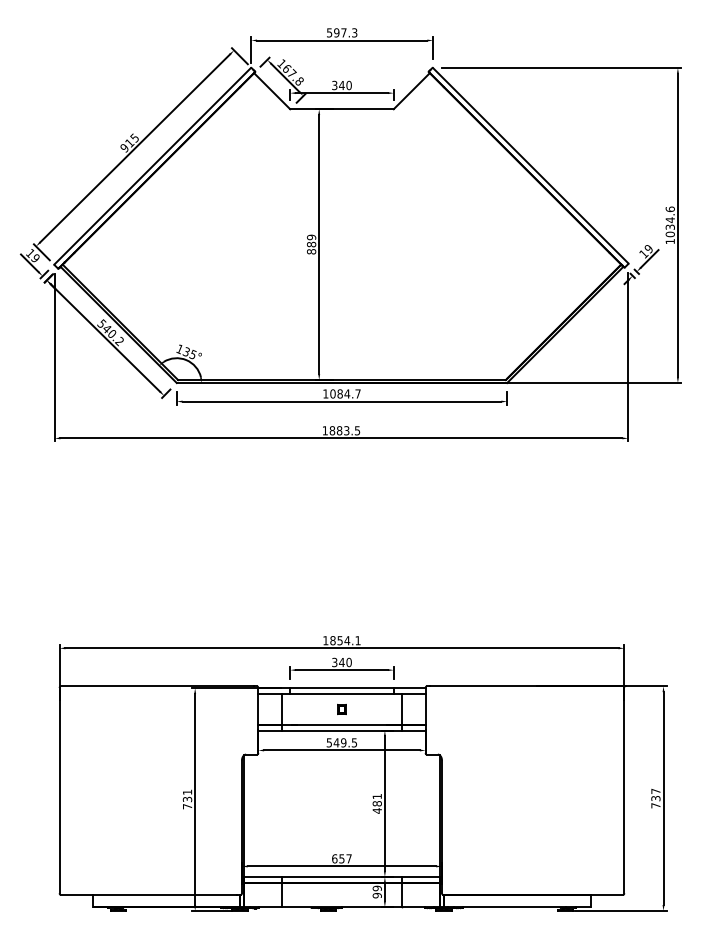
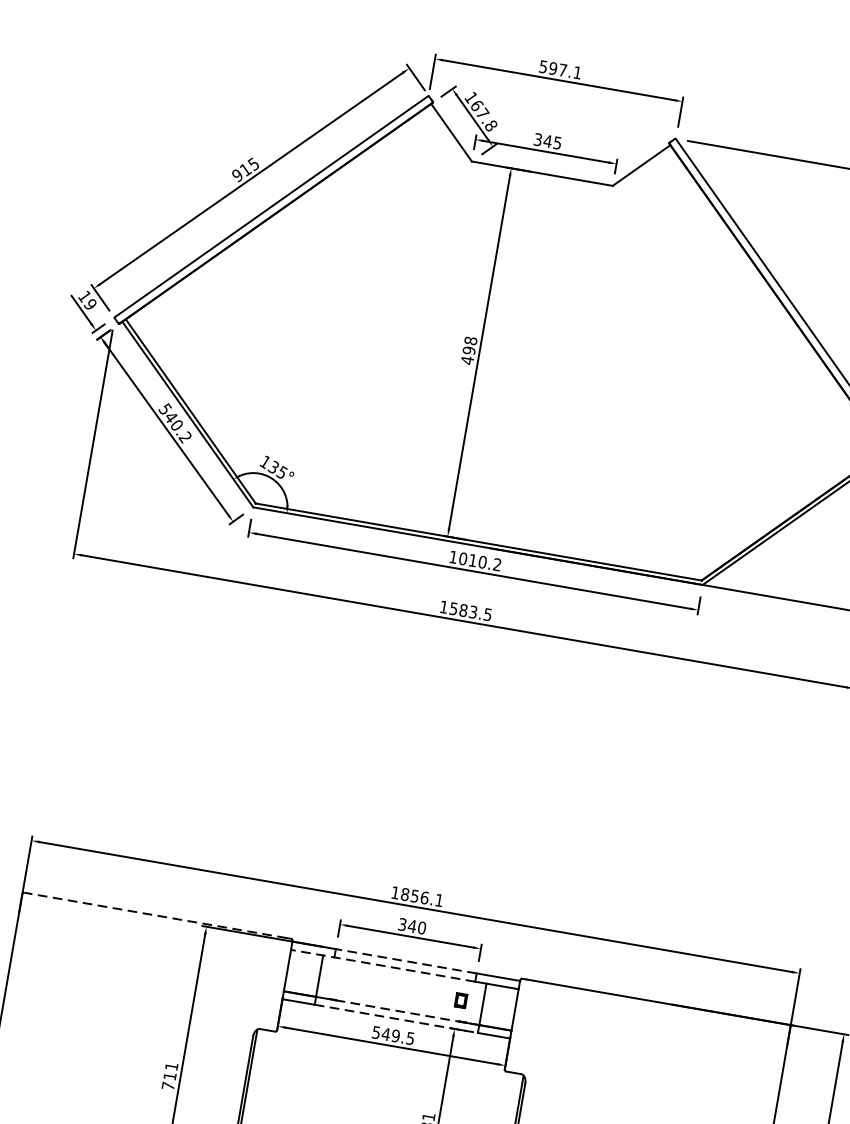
text: (354, 32) -> (577, 72), 597.3 -> 597.1
text: (348, 85) -> (556, 142), 340 -> 345
text: (311, 244) -> (469, 350), 889 -> 498
text: (348, 393) -> (484, 561), 1084.7 -> 1010.2
text: (332, 430) -> (453, 608), 1883.5 -> 1583.5
text: (347, 640) -> (425, 897), 1854.1 -> 1856.1
line: (156, 686) -> (154, 915), solid -> dashed
line: (341, 688) -> (405, 961), solid -> dashed
line: (326, 694) -> (383, 966), solid -> dashed
part: (341, 708) -> (460, 999), moved
line: (349, 724) -> (407, 1012), solid -> dashed
line: (341, 730) -> (395, 1018), solid -> dashed
text: (187, 799) -> (169, 1076), 731 -> 711

